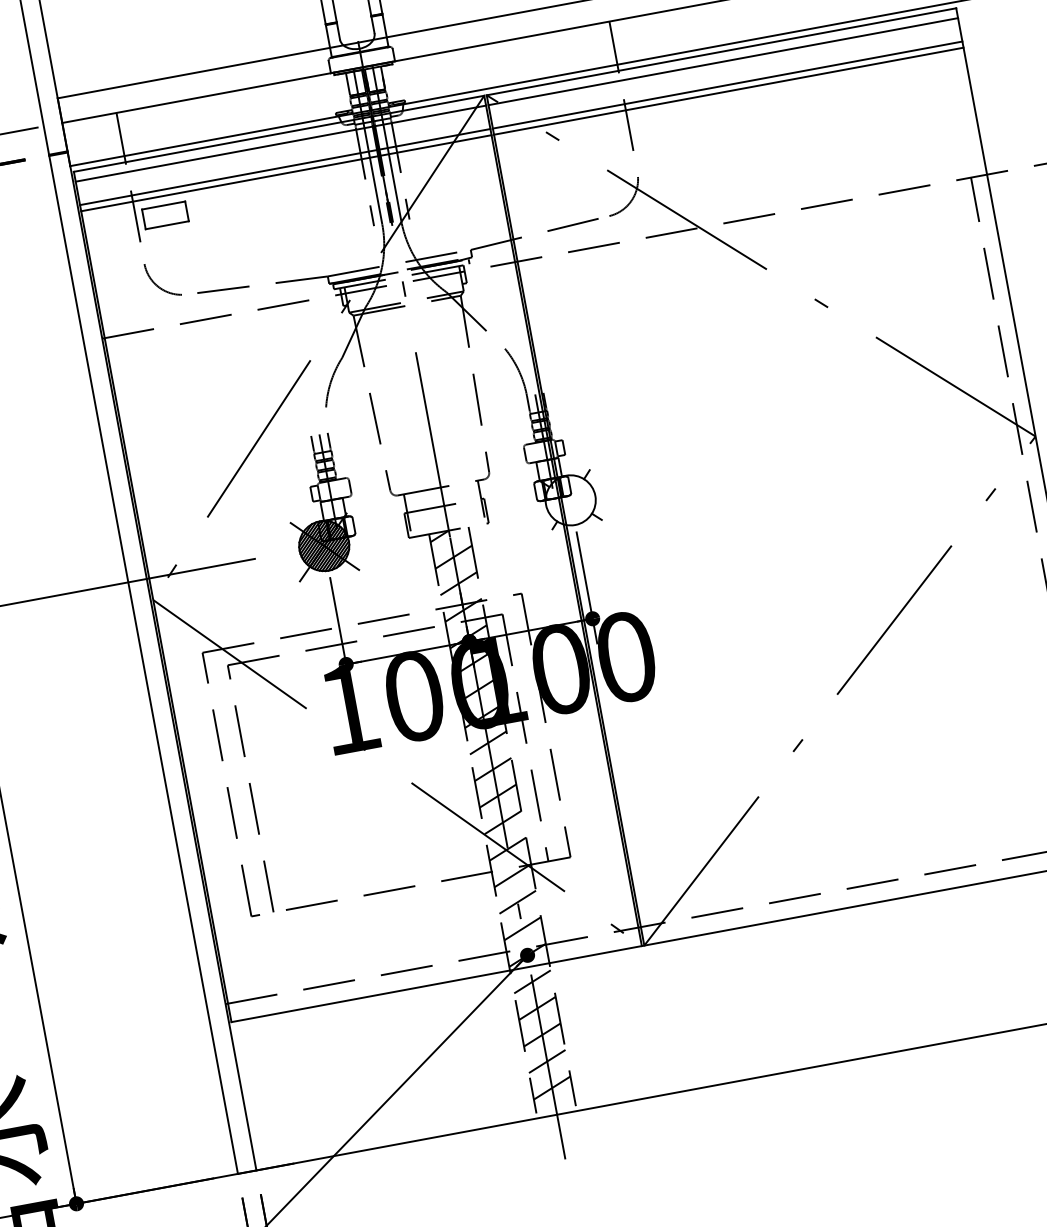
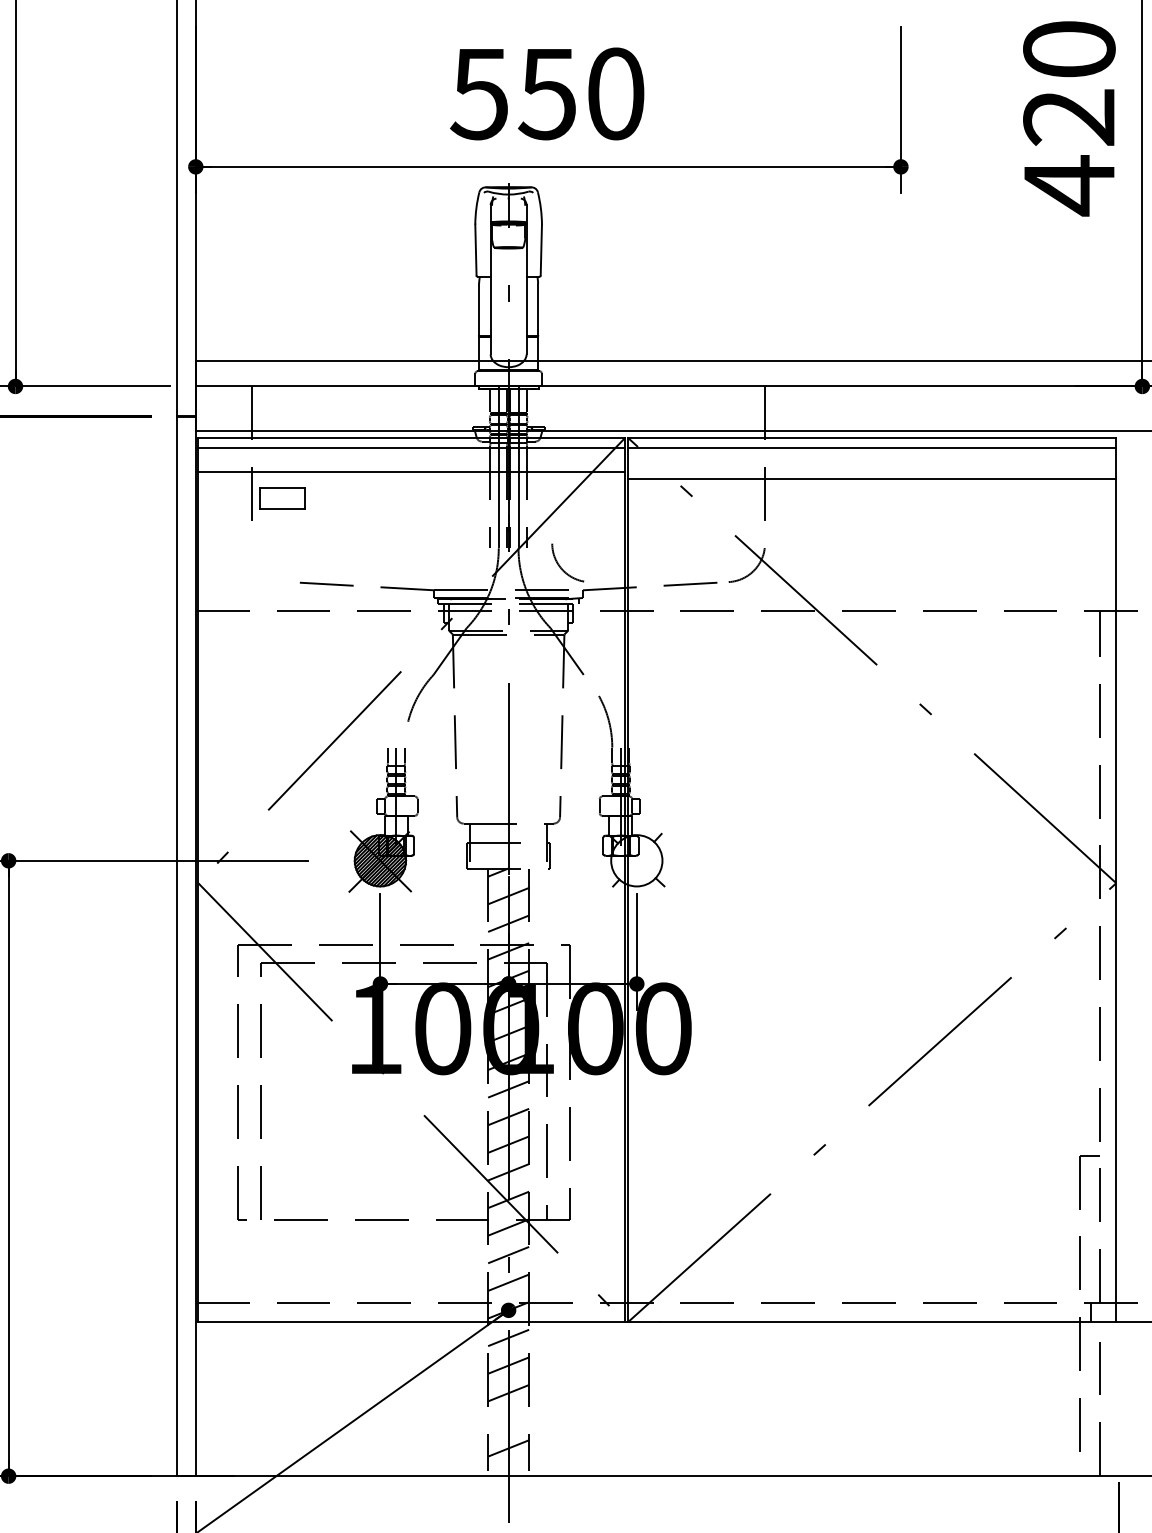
line: (727, 85) -> (871, 472), removed
line: (286, 173) -> (411, 478), removed
arc: (156, 283) -> (560, 565), moved
line: (547, 1061) -> (508, 1420), removed

